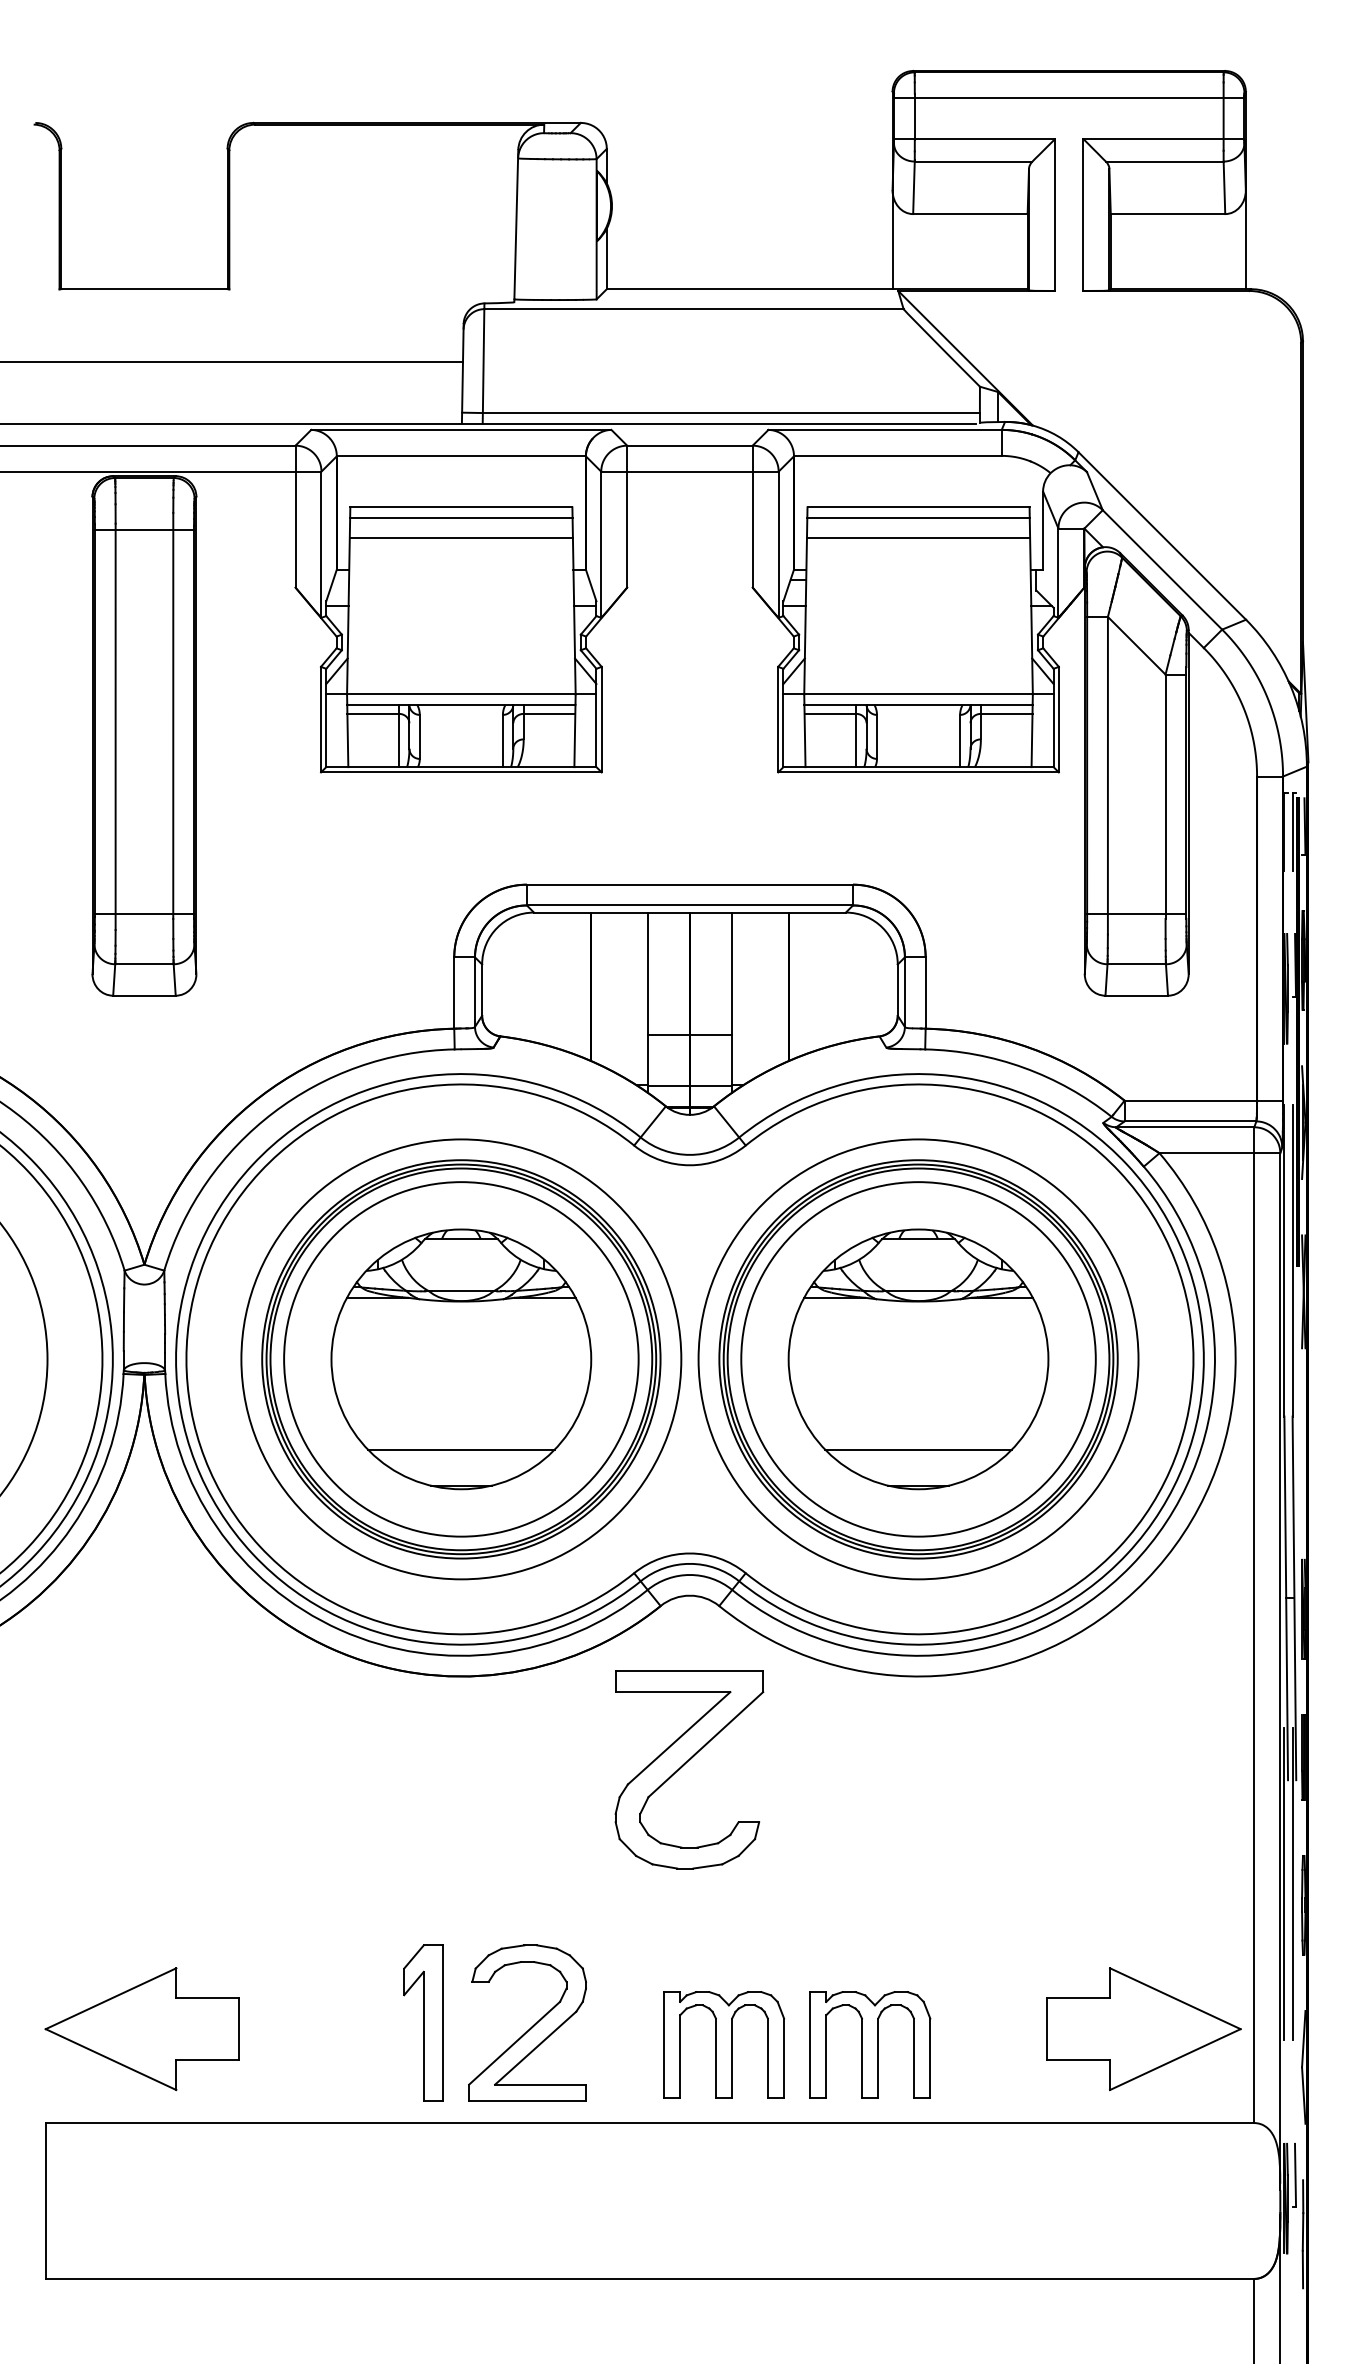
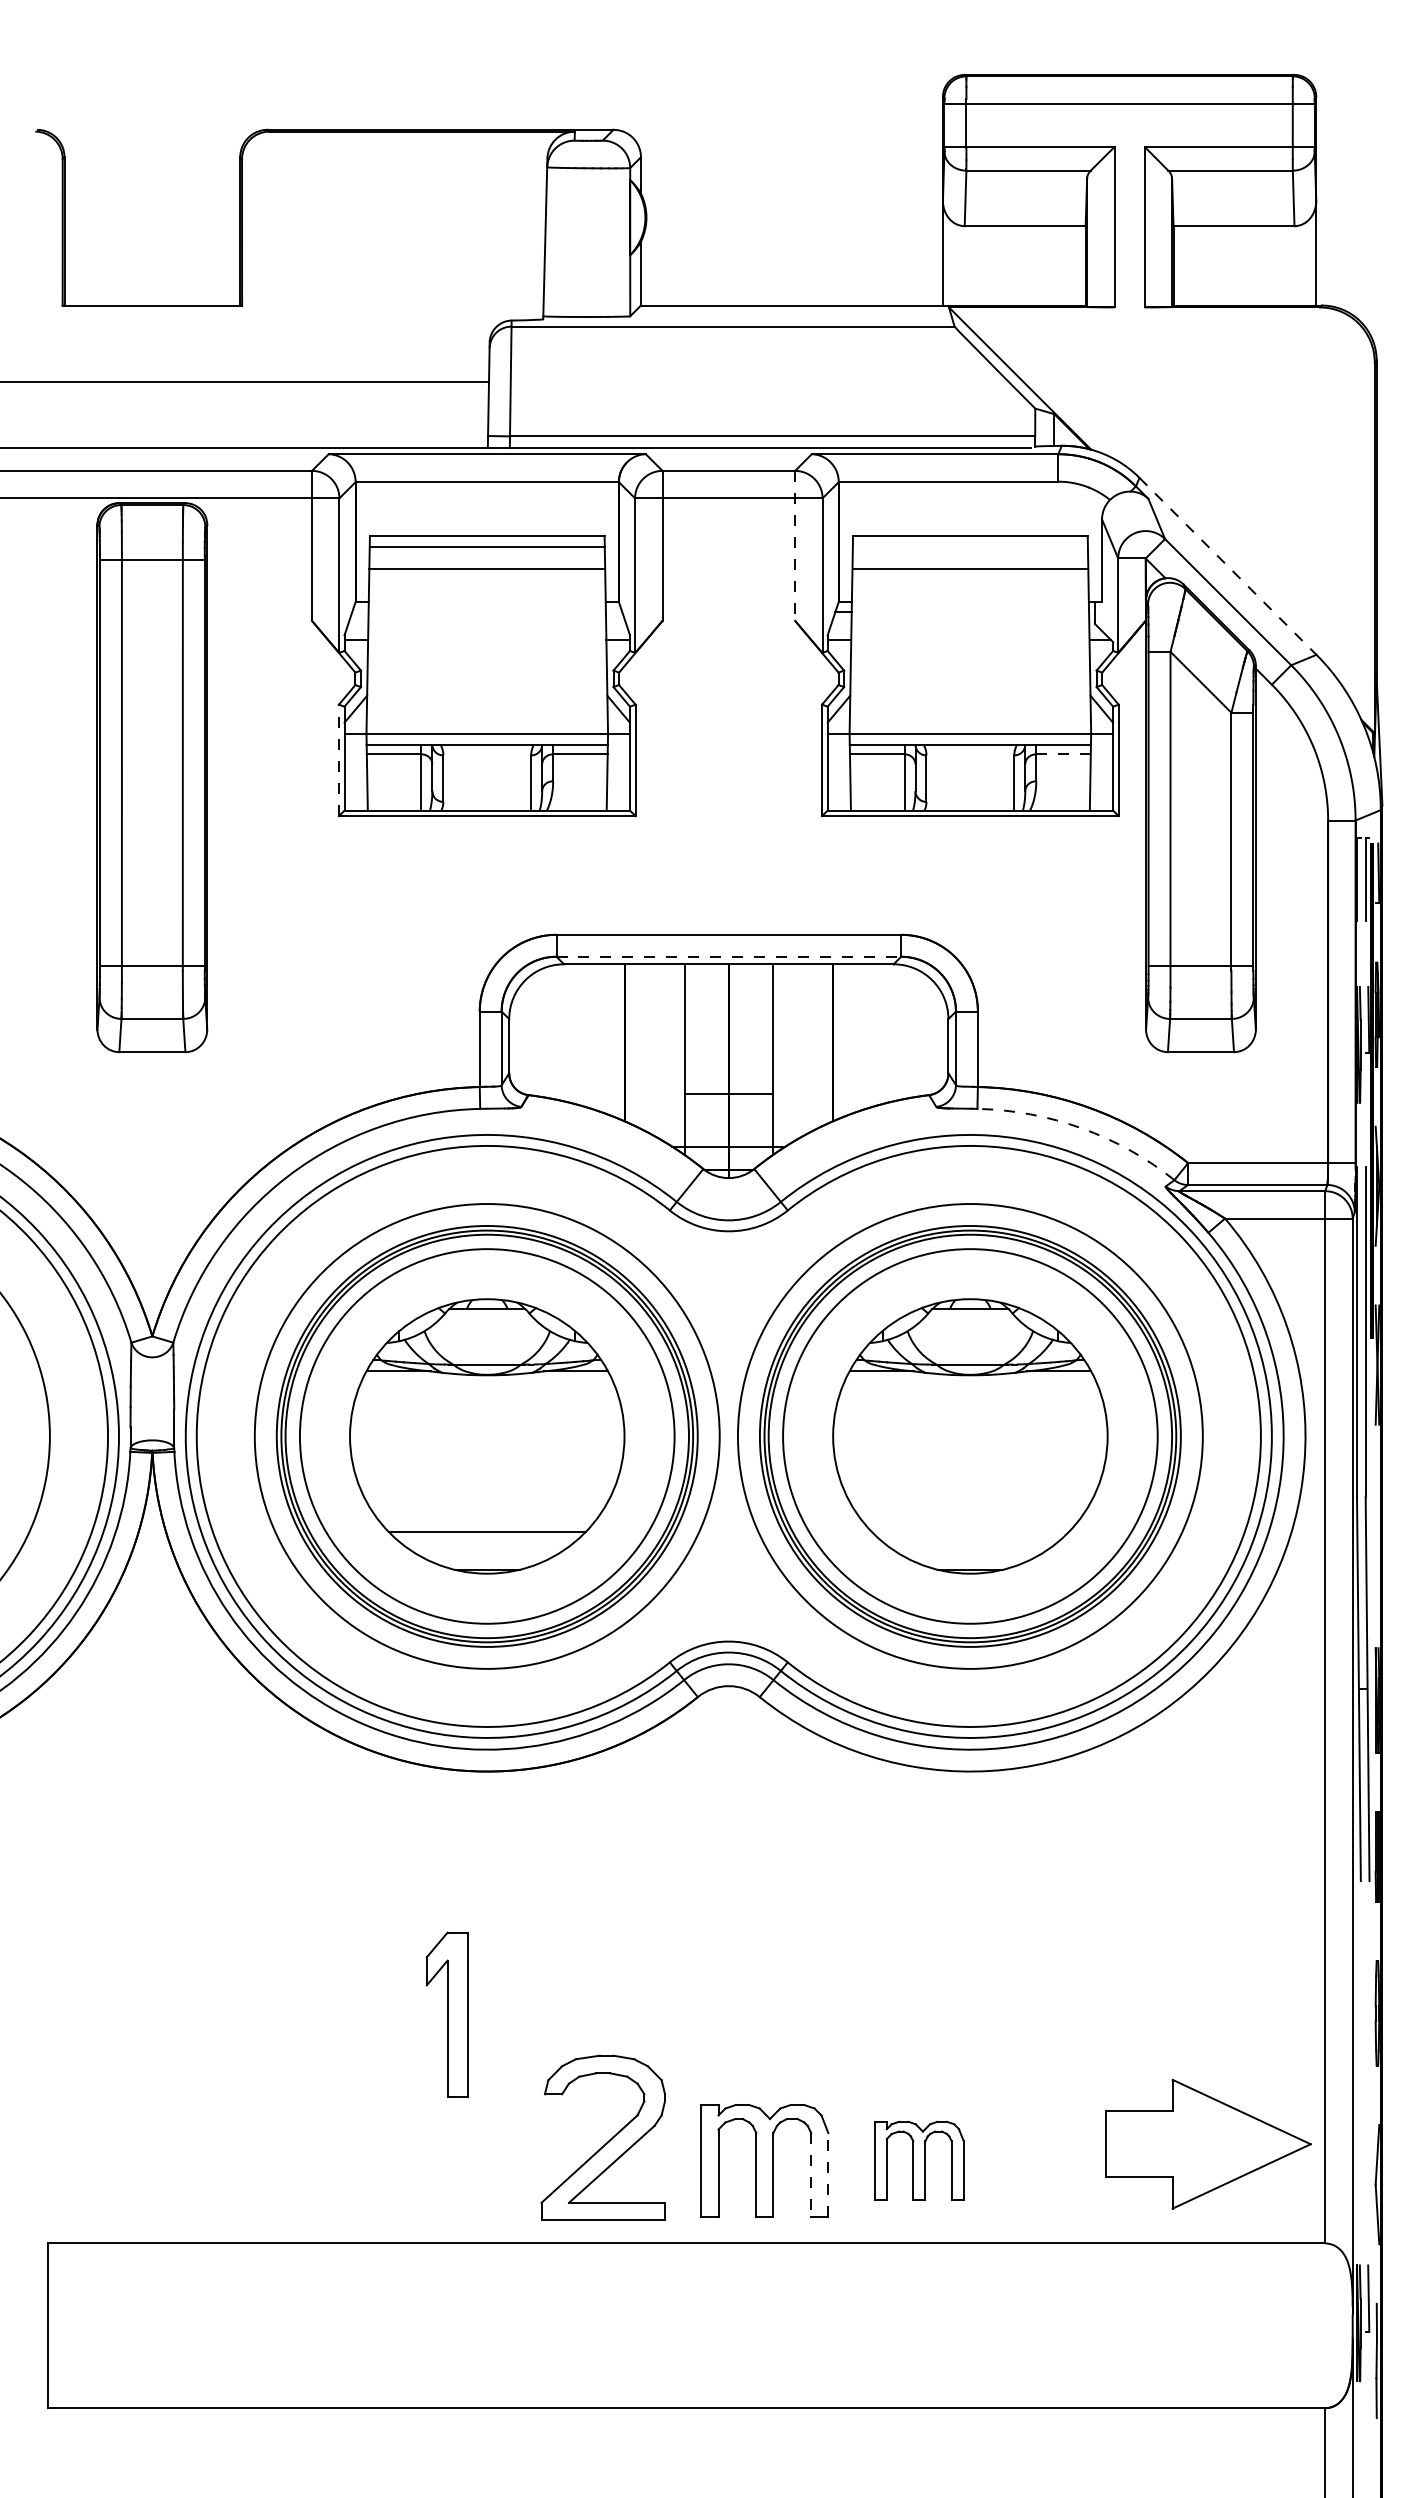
line: (753, 516) -> (795, 545), solid -> dashed
line: (917, 518) -> (969, 547), removed
line: (1162, 536) -> (1228, 566), solid -> dashed
line: (1006, 714) -> (1063, 754), solid -> dashed
line: (320, 719) -> (338, 760), solid -> dashed
line: (690, 905) -> (729, 956), solid -> dashed
arc: (1023, 1067) -> (1081, 1128), solid -> dashed
line: (918, 1449) -> (970, 1531), removed
part: (684, 1765) -> (723, 1865), removed
line: (1284, 1883) -> (1357, 1990), removed
line: (1292, 1883) -> (1365, 1990), removed
part: (422, 2022) -> (446, 2014), moved
part: (531, 2026) -> (607, 2141), moved
part: (142, 2028) -> (150, 2143), removed
part: (870, 2044) -> (919, 2160), size x0.7
line: (784, 2057) -> (828, 2174), solid -> dashed
line: (768, 2058) -> (811, 2175), solid -> dashed

